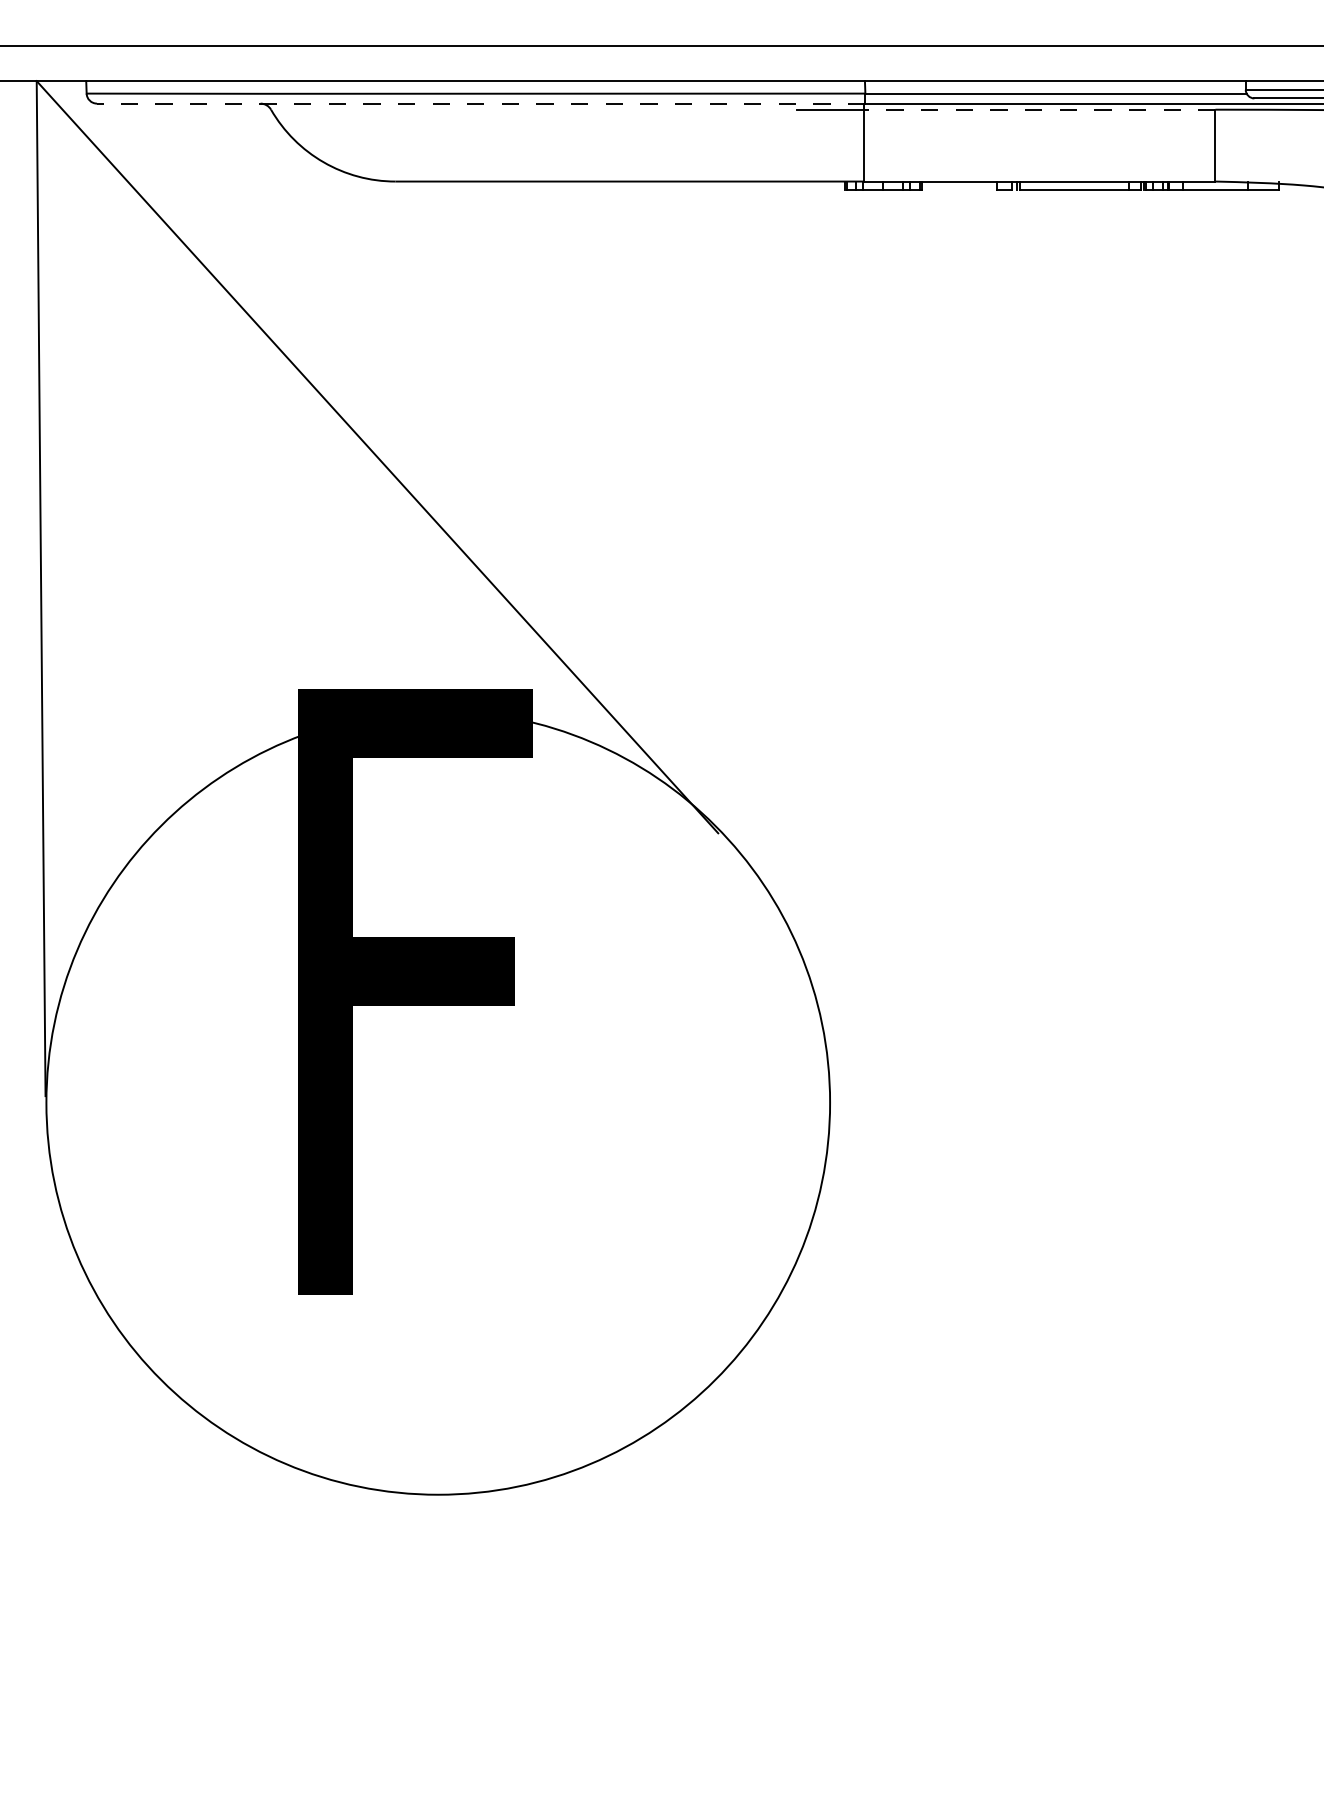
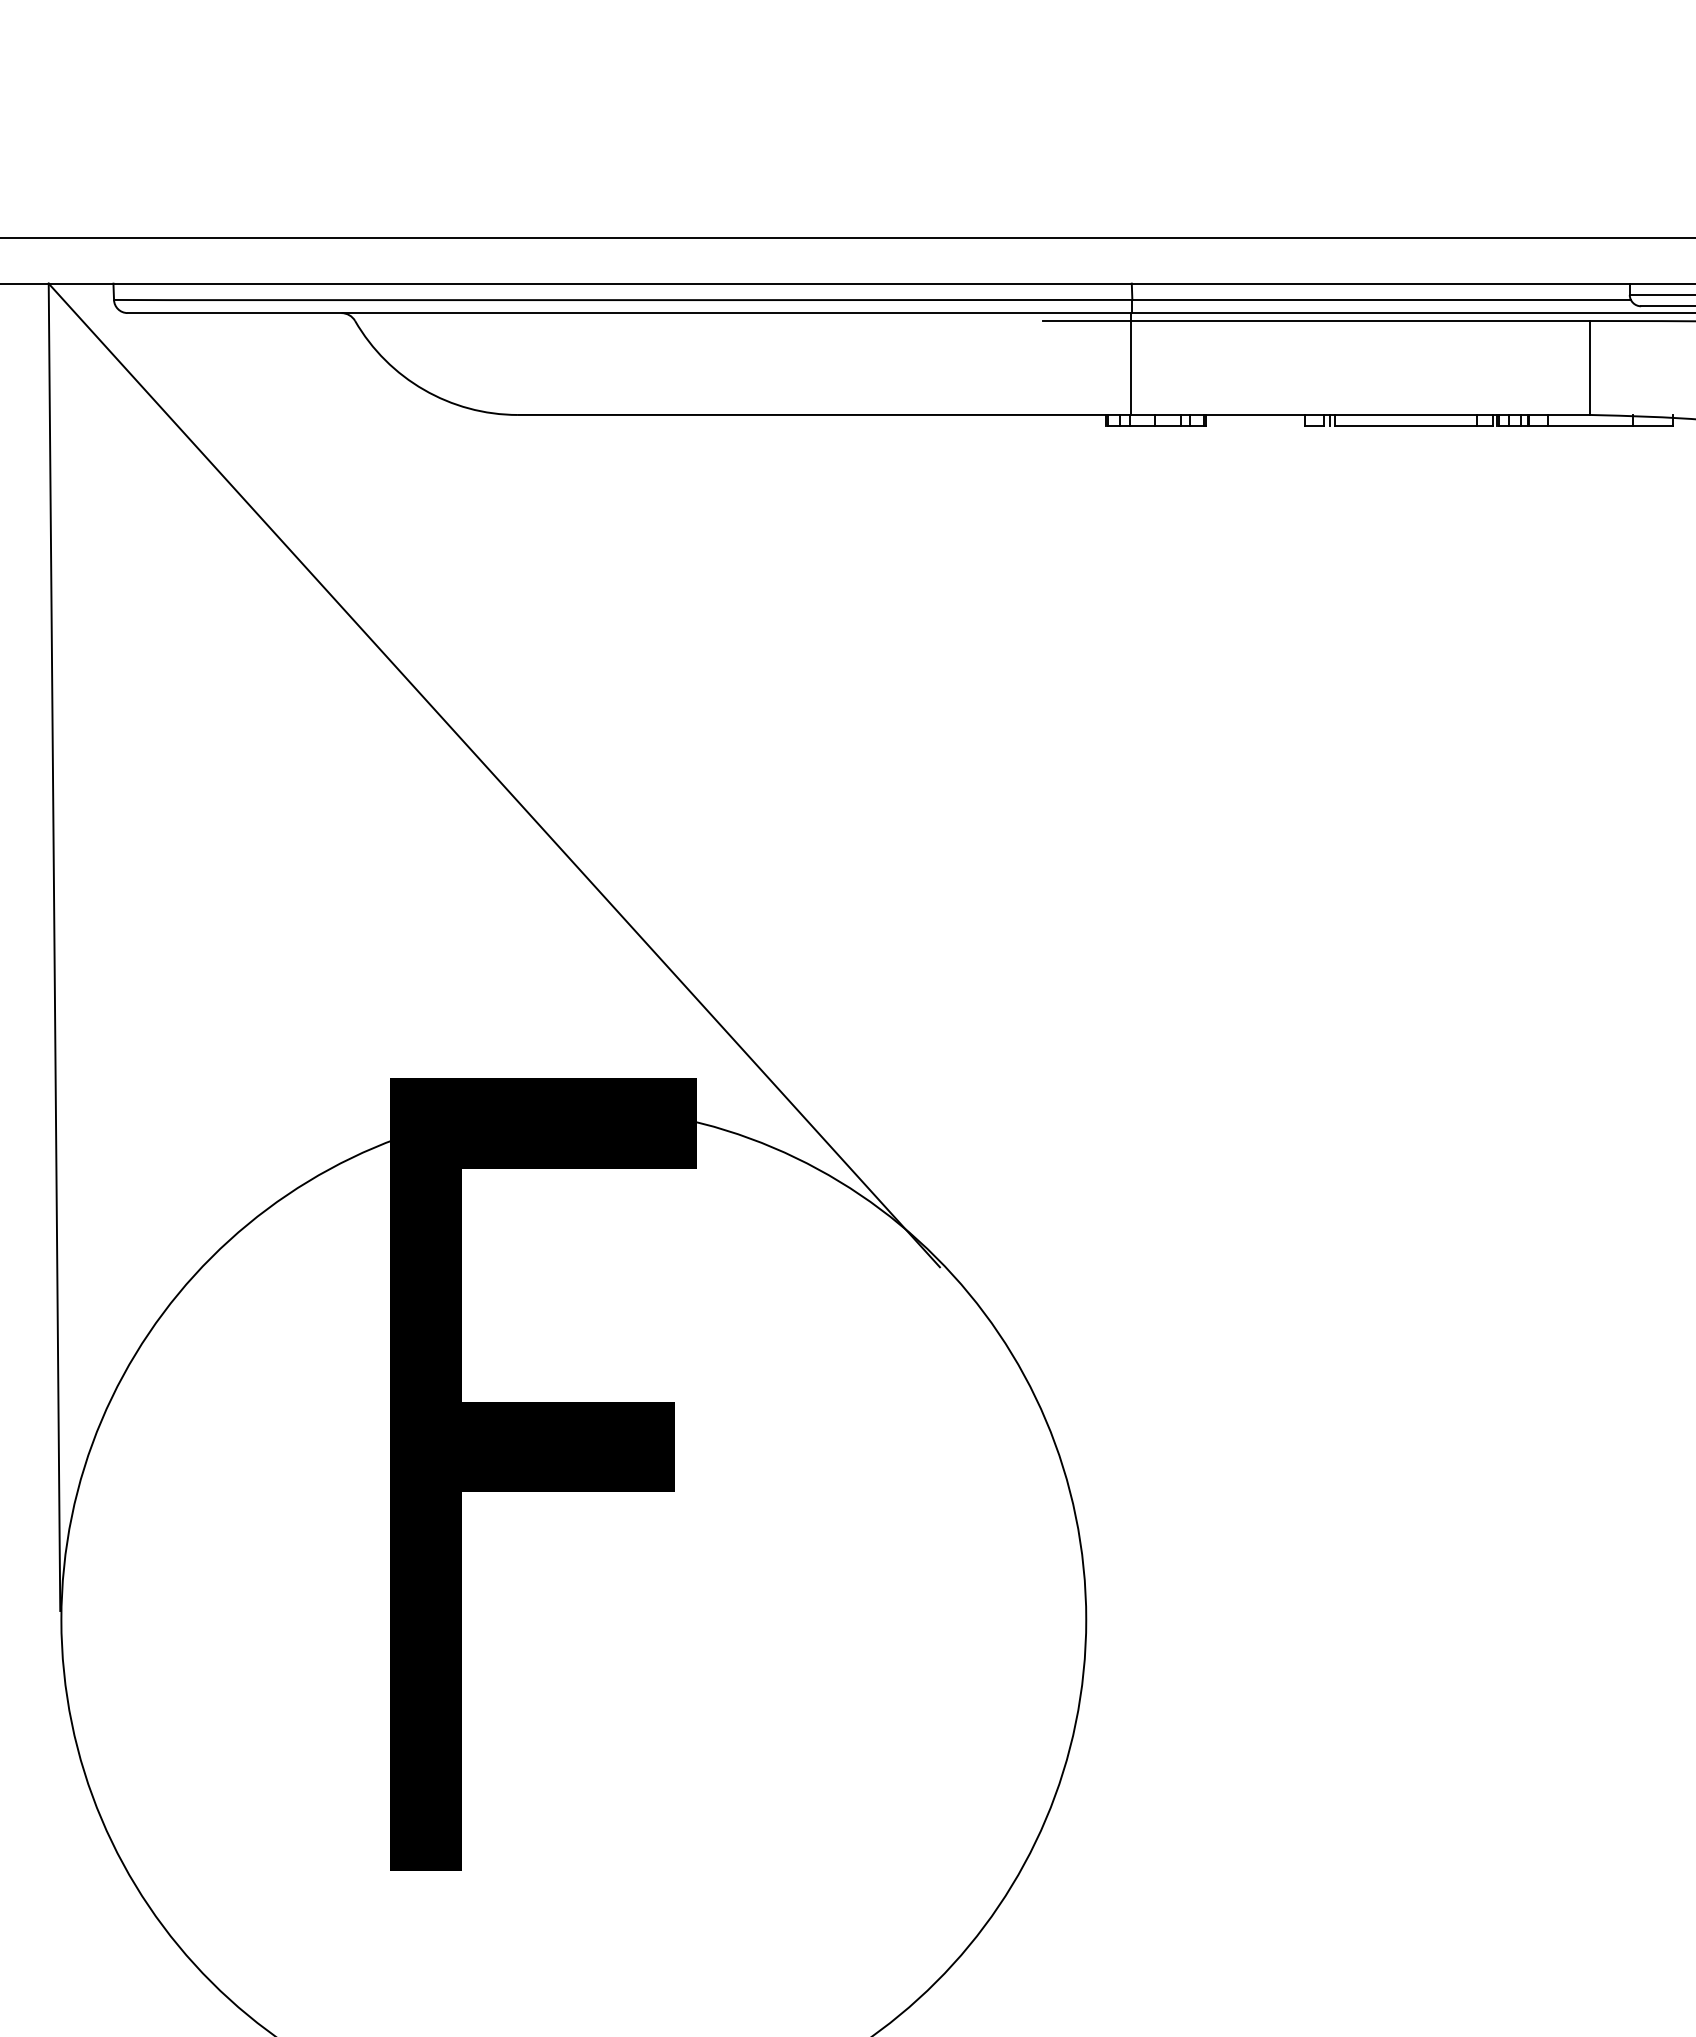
line: (480, 103) -> (629, 312), dashed -> solid
line: (1039, 109) -> (1360, 320), dashed -> solid

